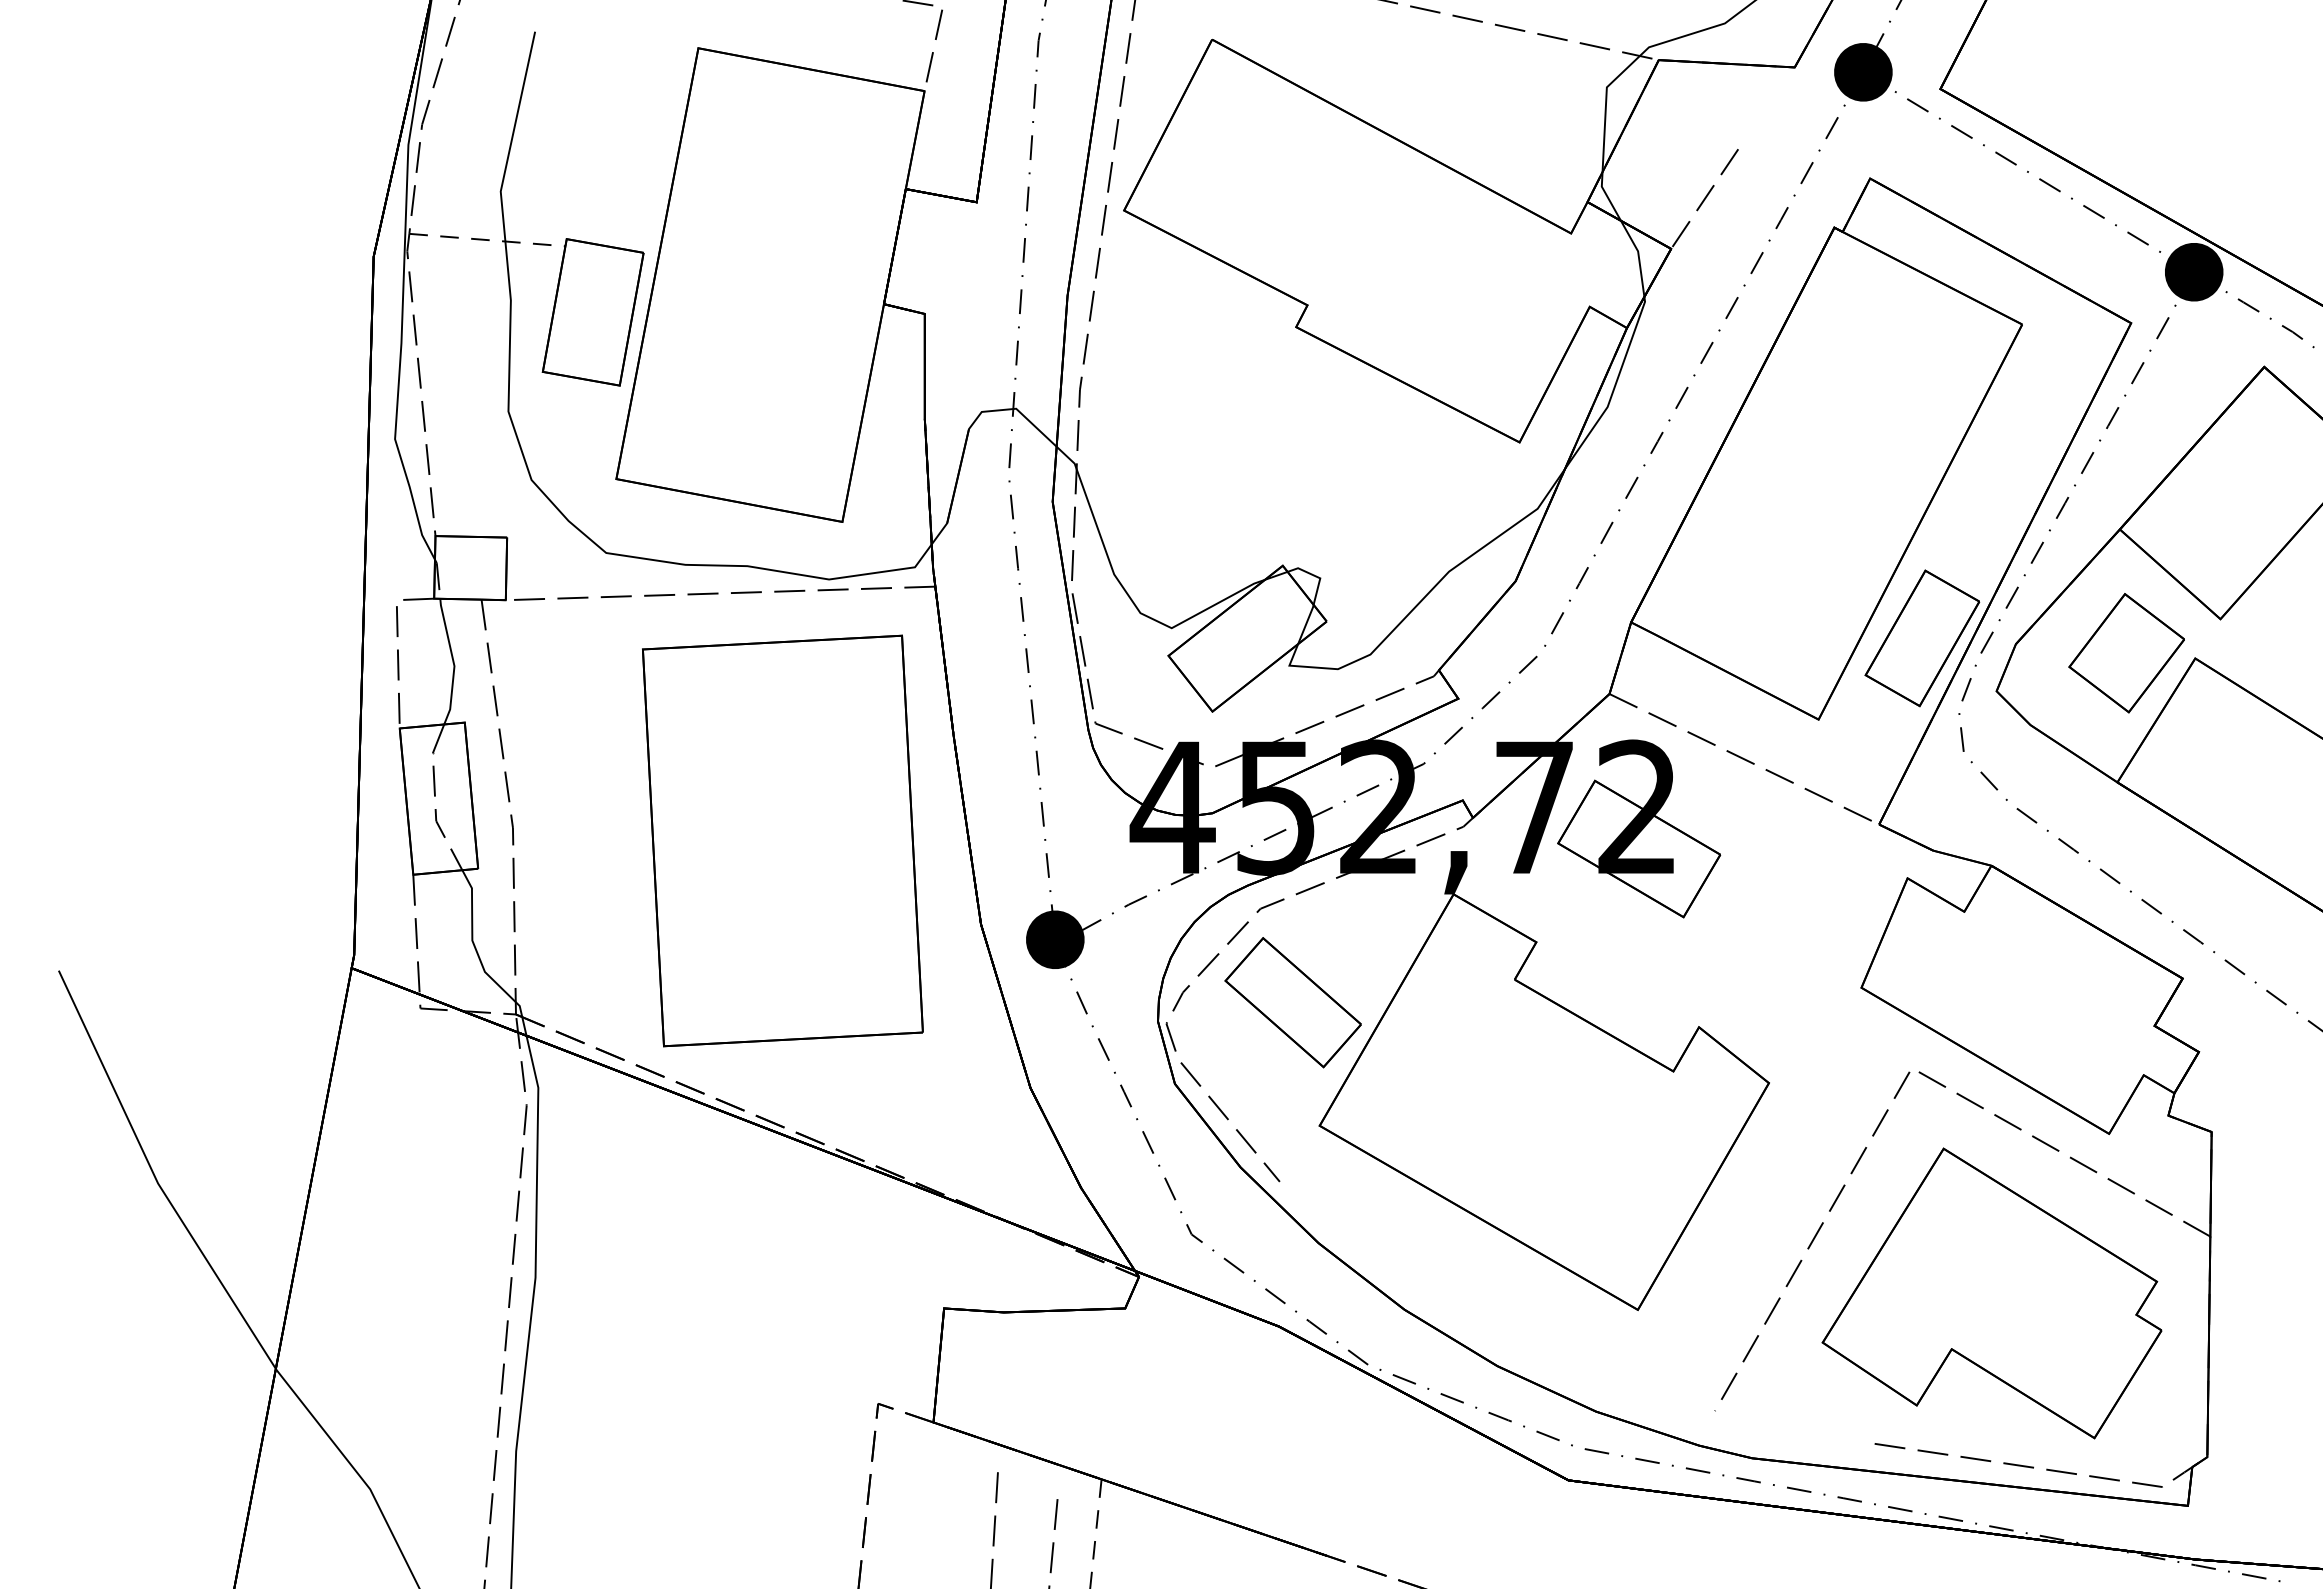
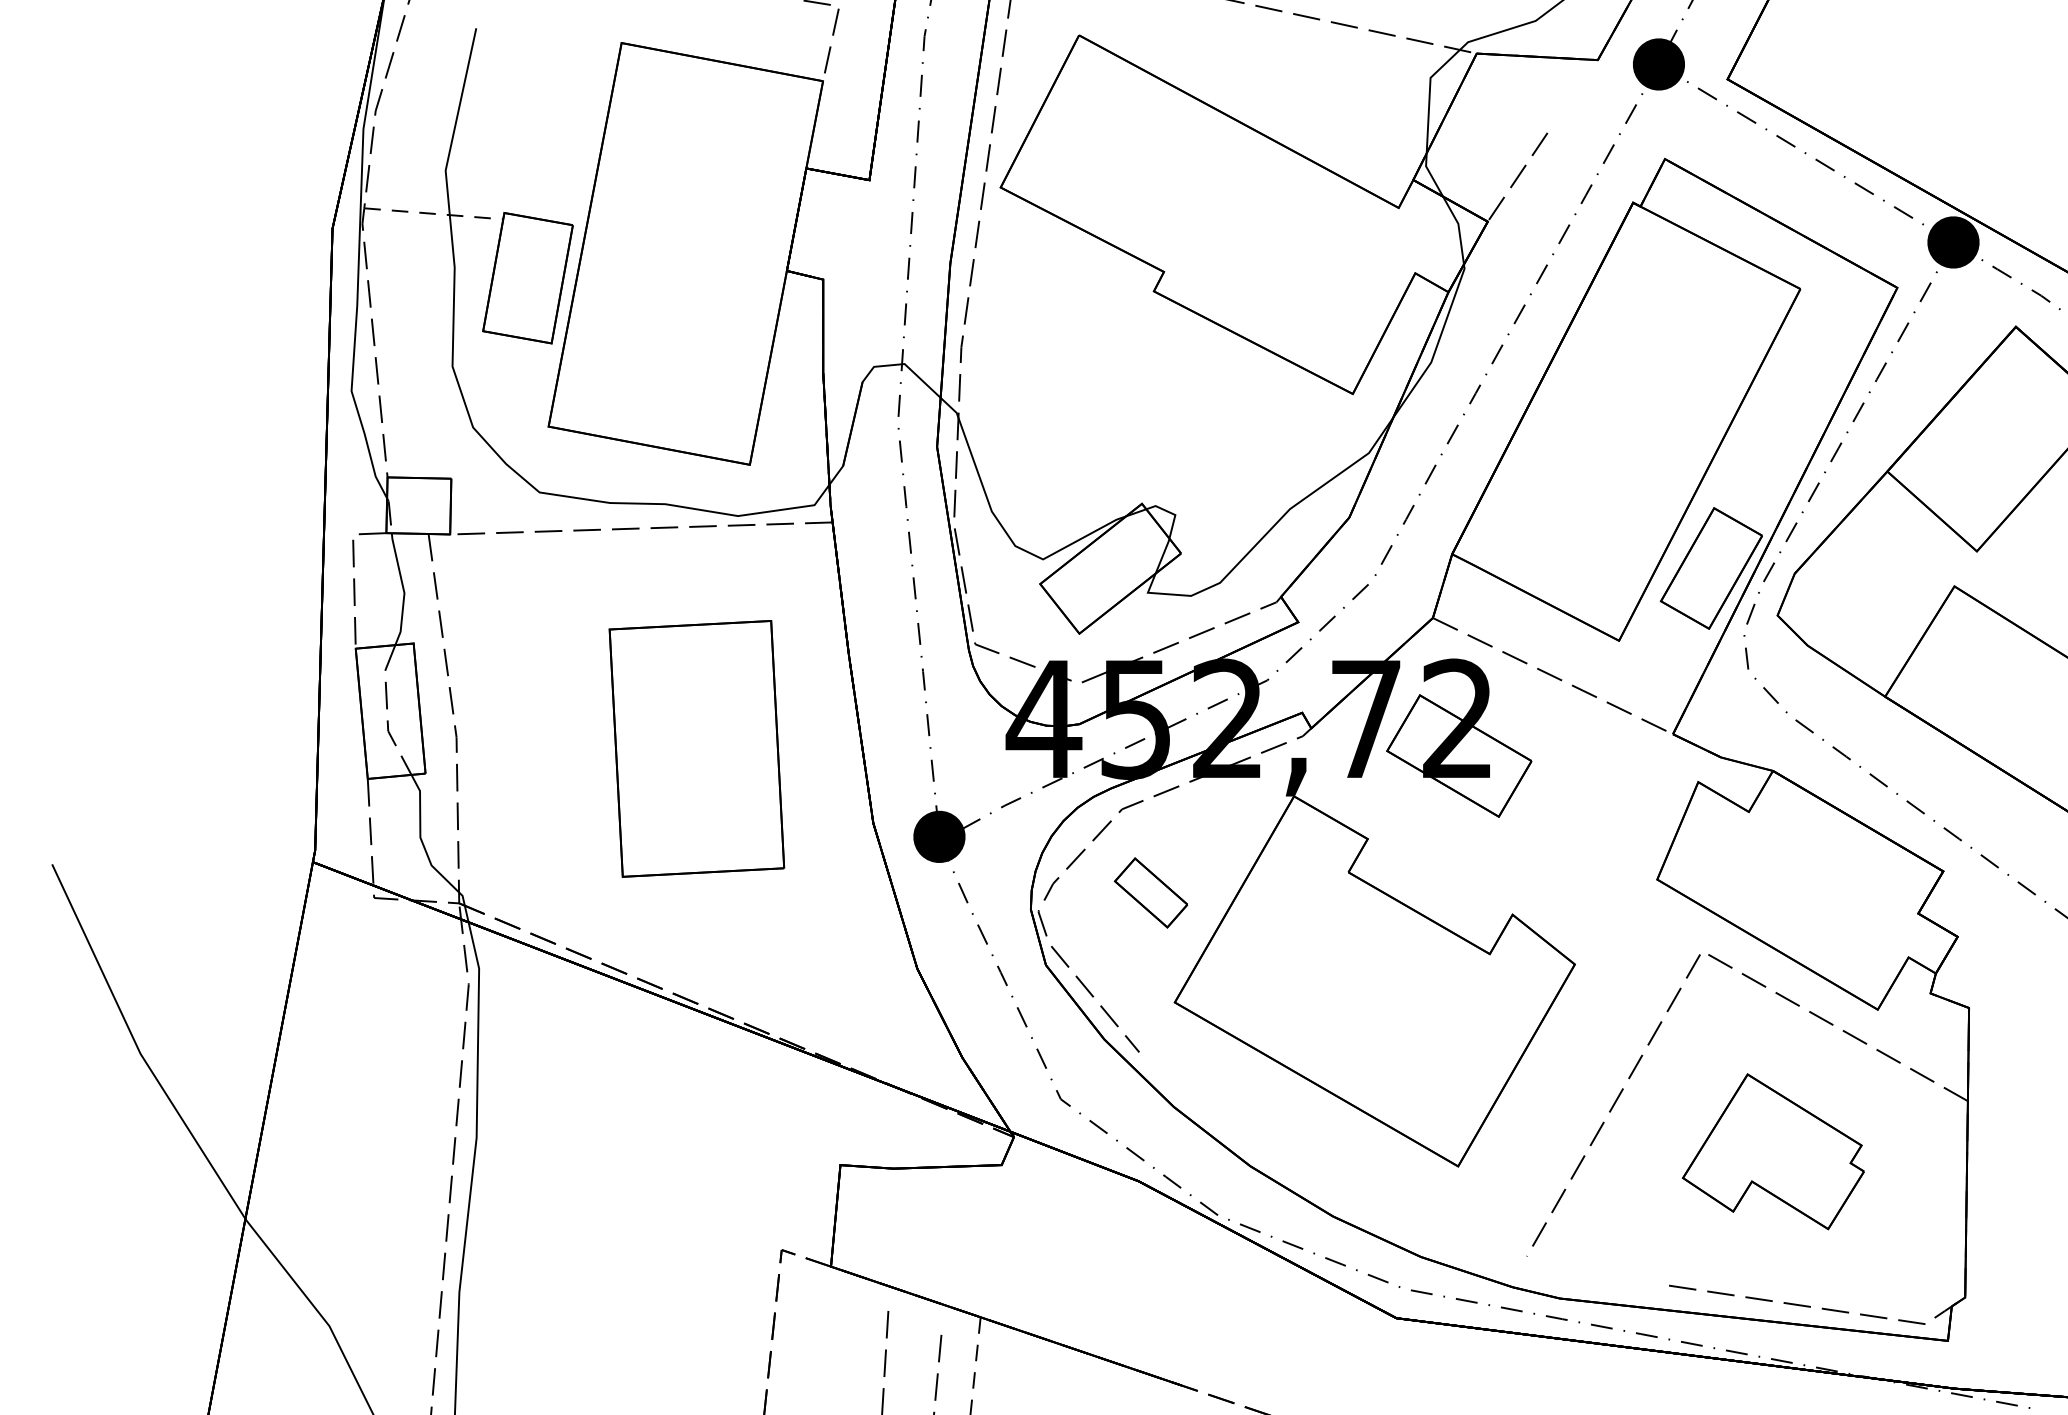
part: (2126, 653) -> (1893, 581), removed
part: (782, 840) -> (696, 748), size x0.7
part: (1292, 1002) -> (1150, 892), size x0.6
part: (1991, 1293) -> (1773, 1151), size x0.6

